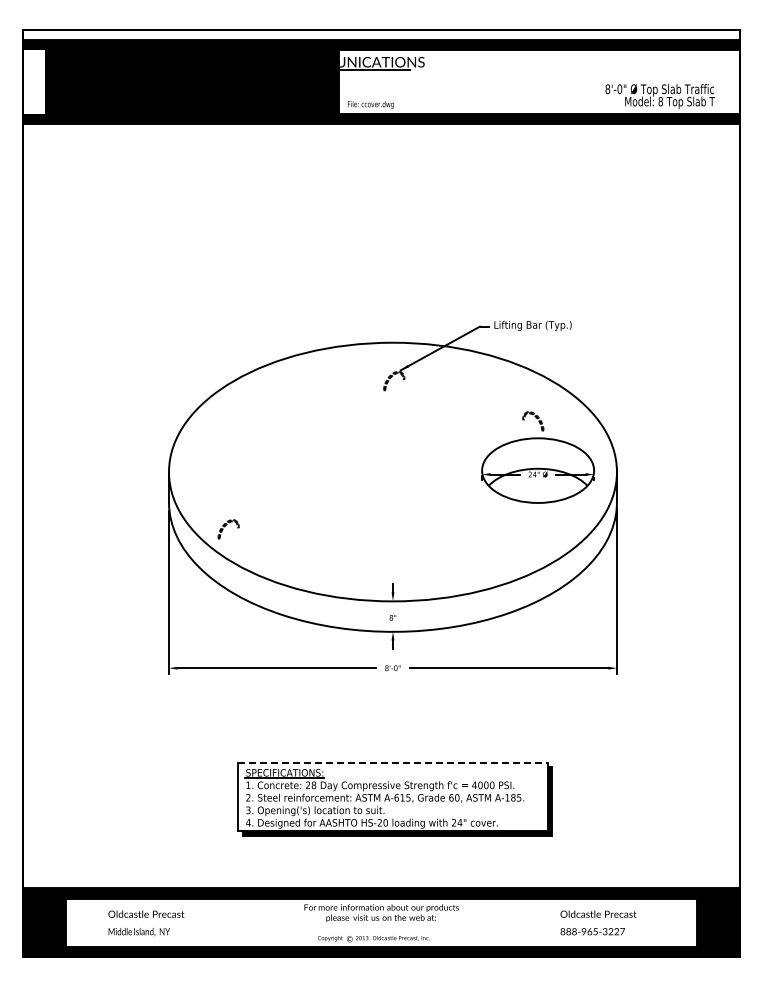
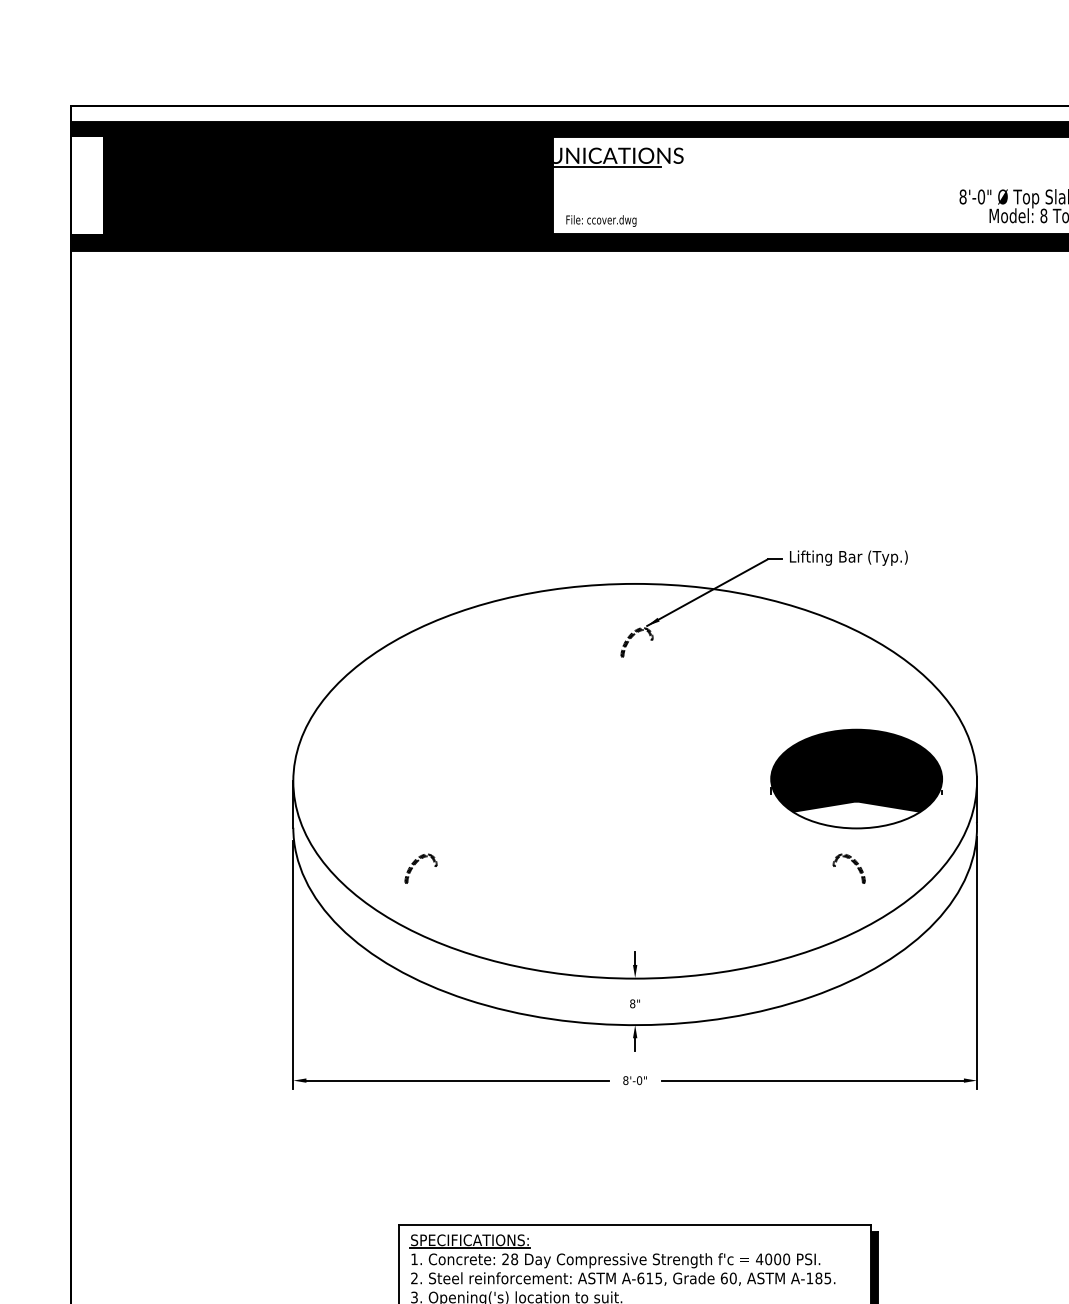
part: (533, 421) -> (849, 868), moved
fill: (538, 465) -> (857, 771), added
part: (228, 529) -> (420, 868), moved
line: (392, 762) -> (634, 1224), dashed -> solid

